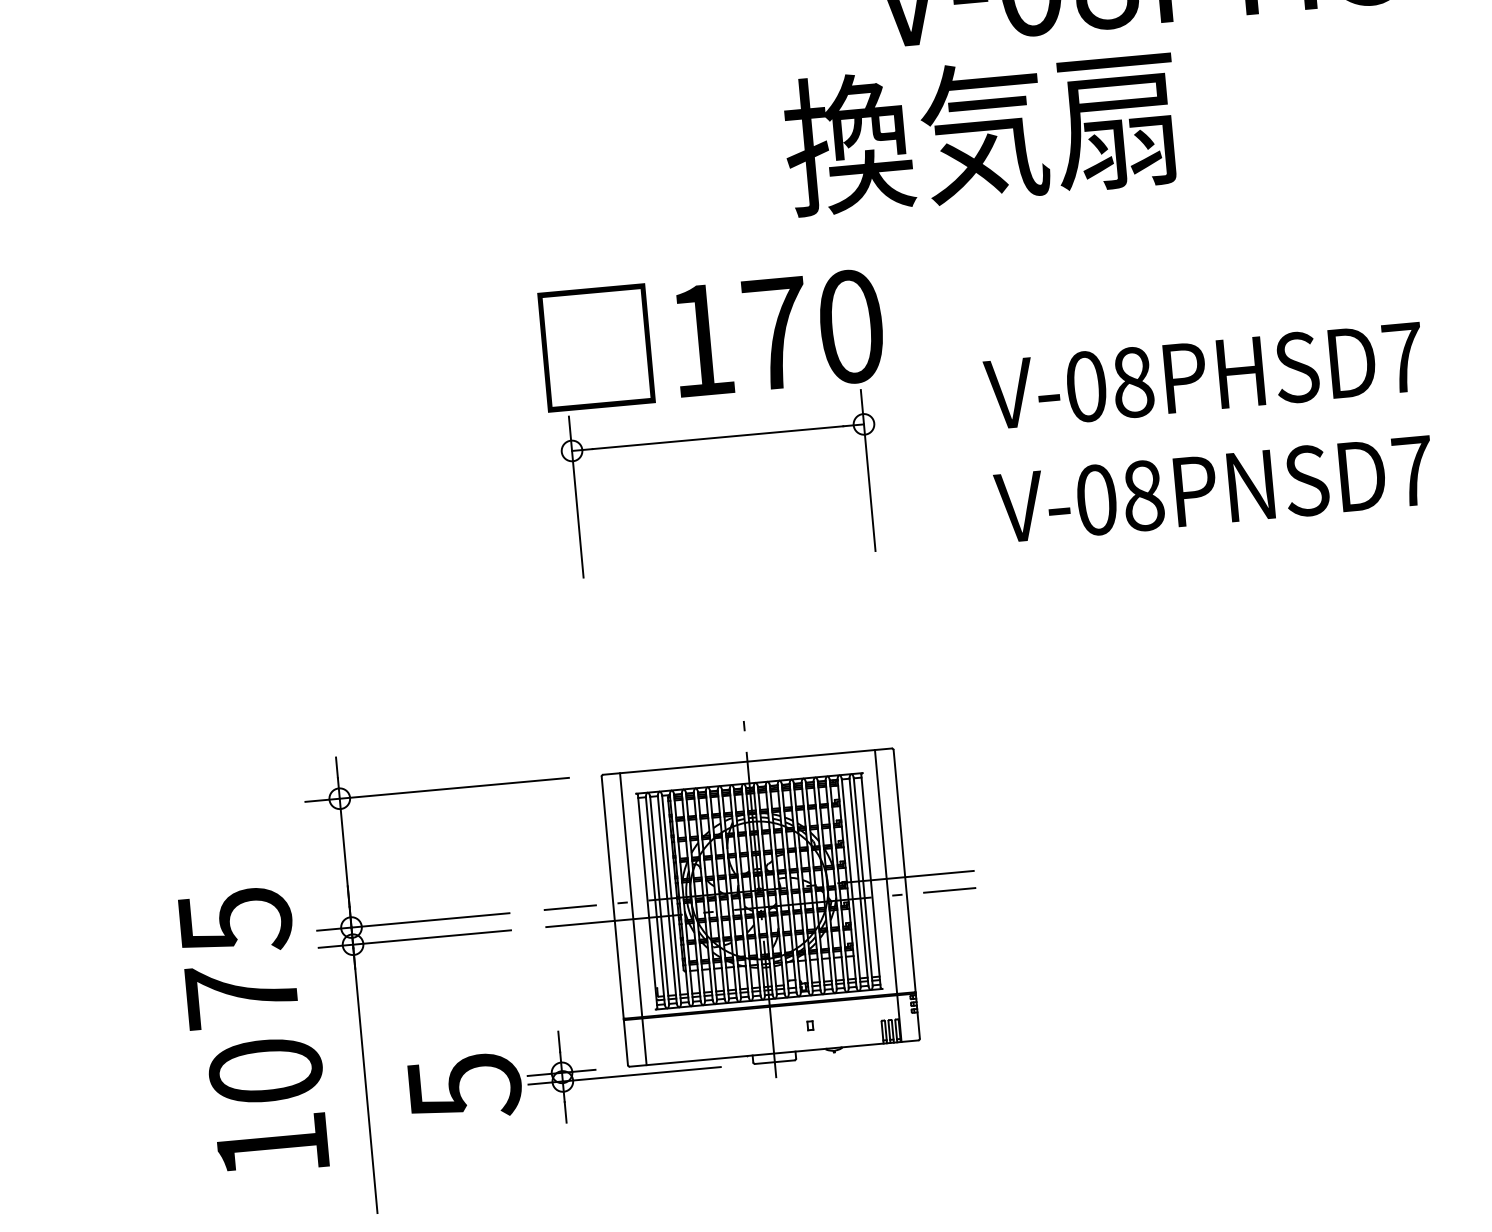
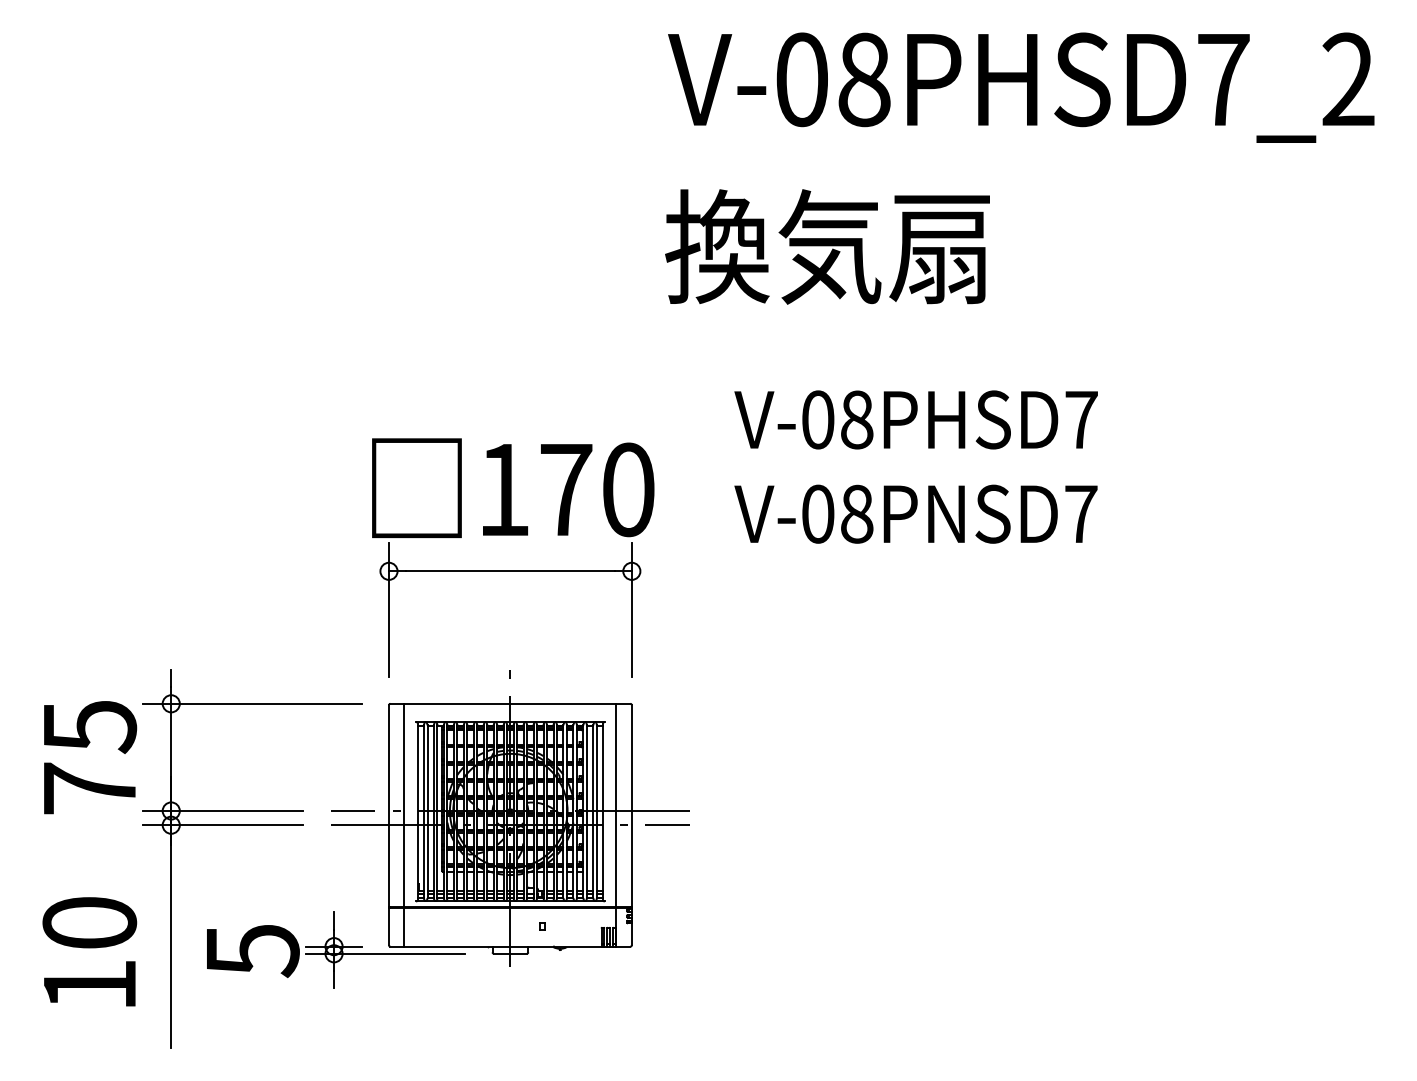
text: (981, 131) -> (827, 246), moved
part: (721, 436) -> (513, 570), moved
text: (239, 957) -> (90, 757), moved

